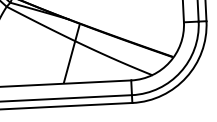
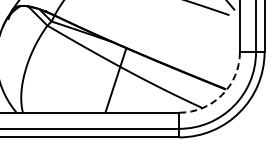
arc: (169, 61) -> (222, 94), solid -> dashed

